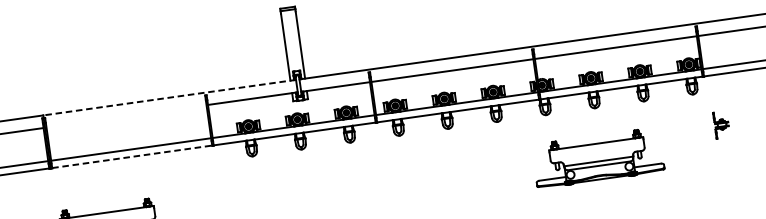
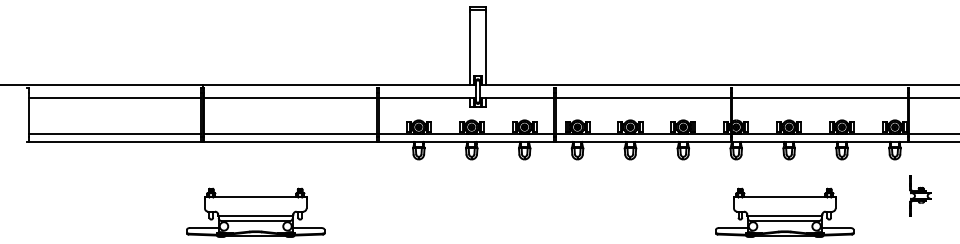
line: (169, 97) -> (339, 84), dashed -> solid
line: (126, 116) -> (290, 98), added
part: (721, 124) -> (920, 195), size x1.43
line: (131, 156) -> (290, 141), dashed -> solid

